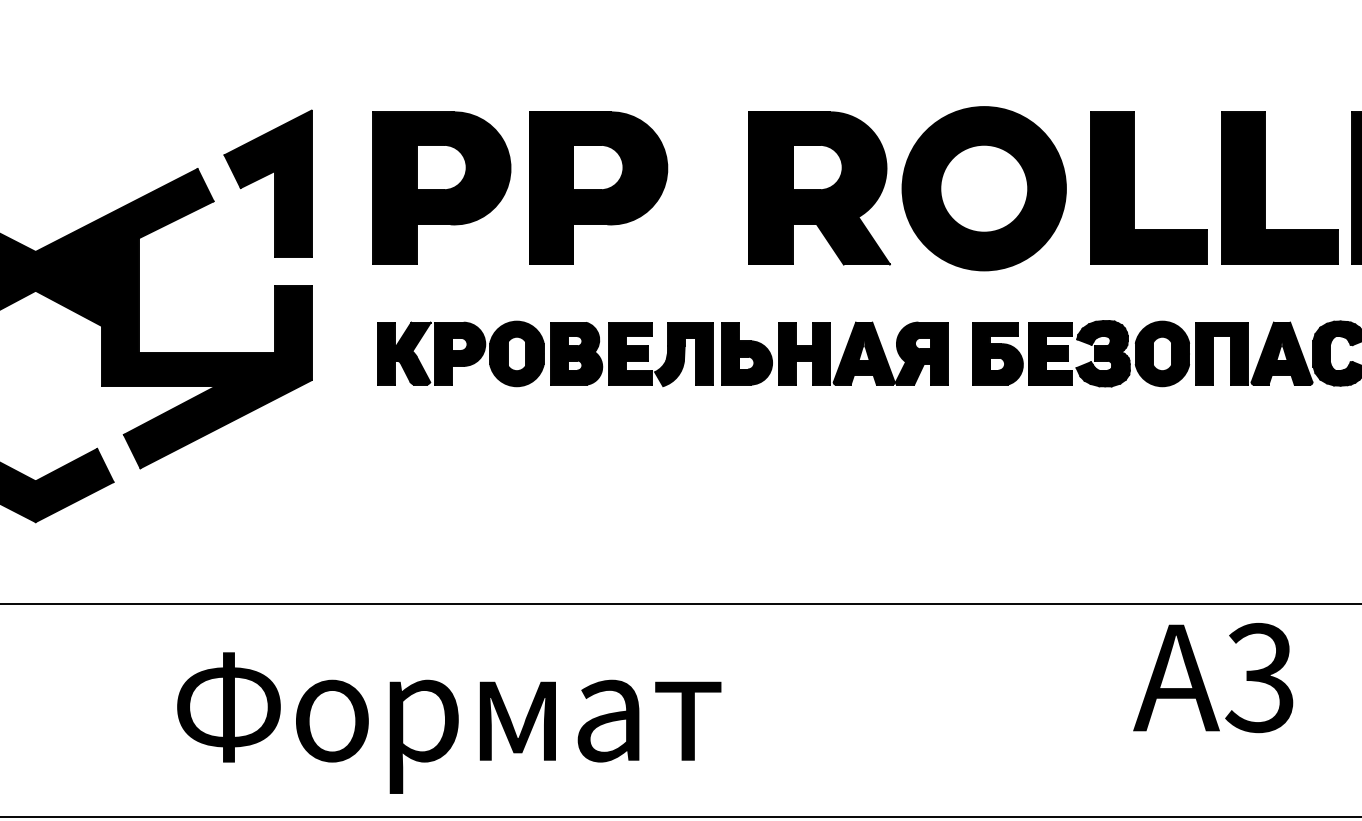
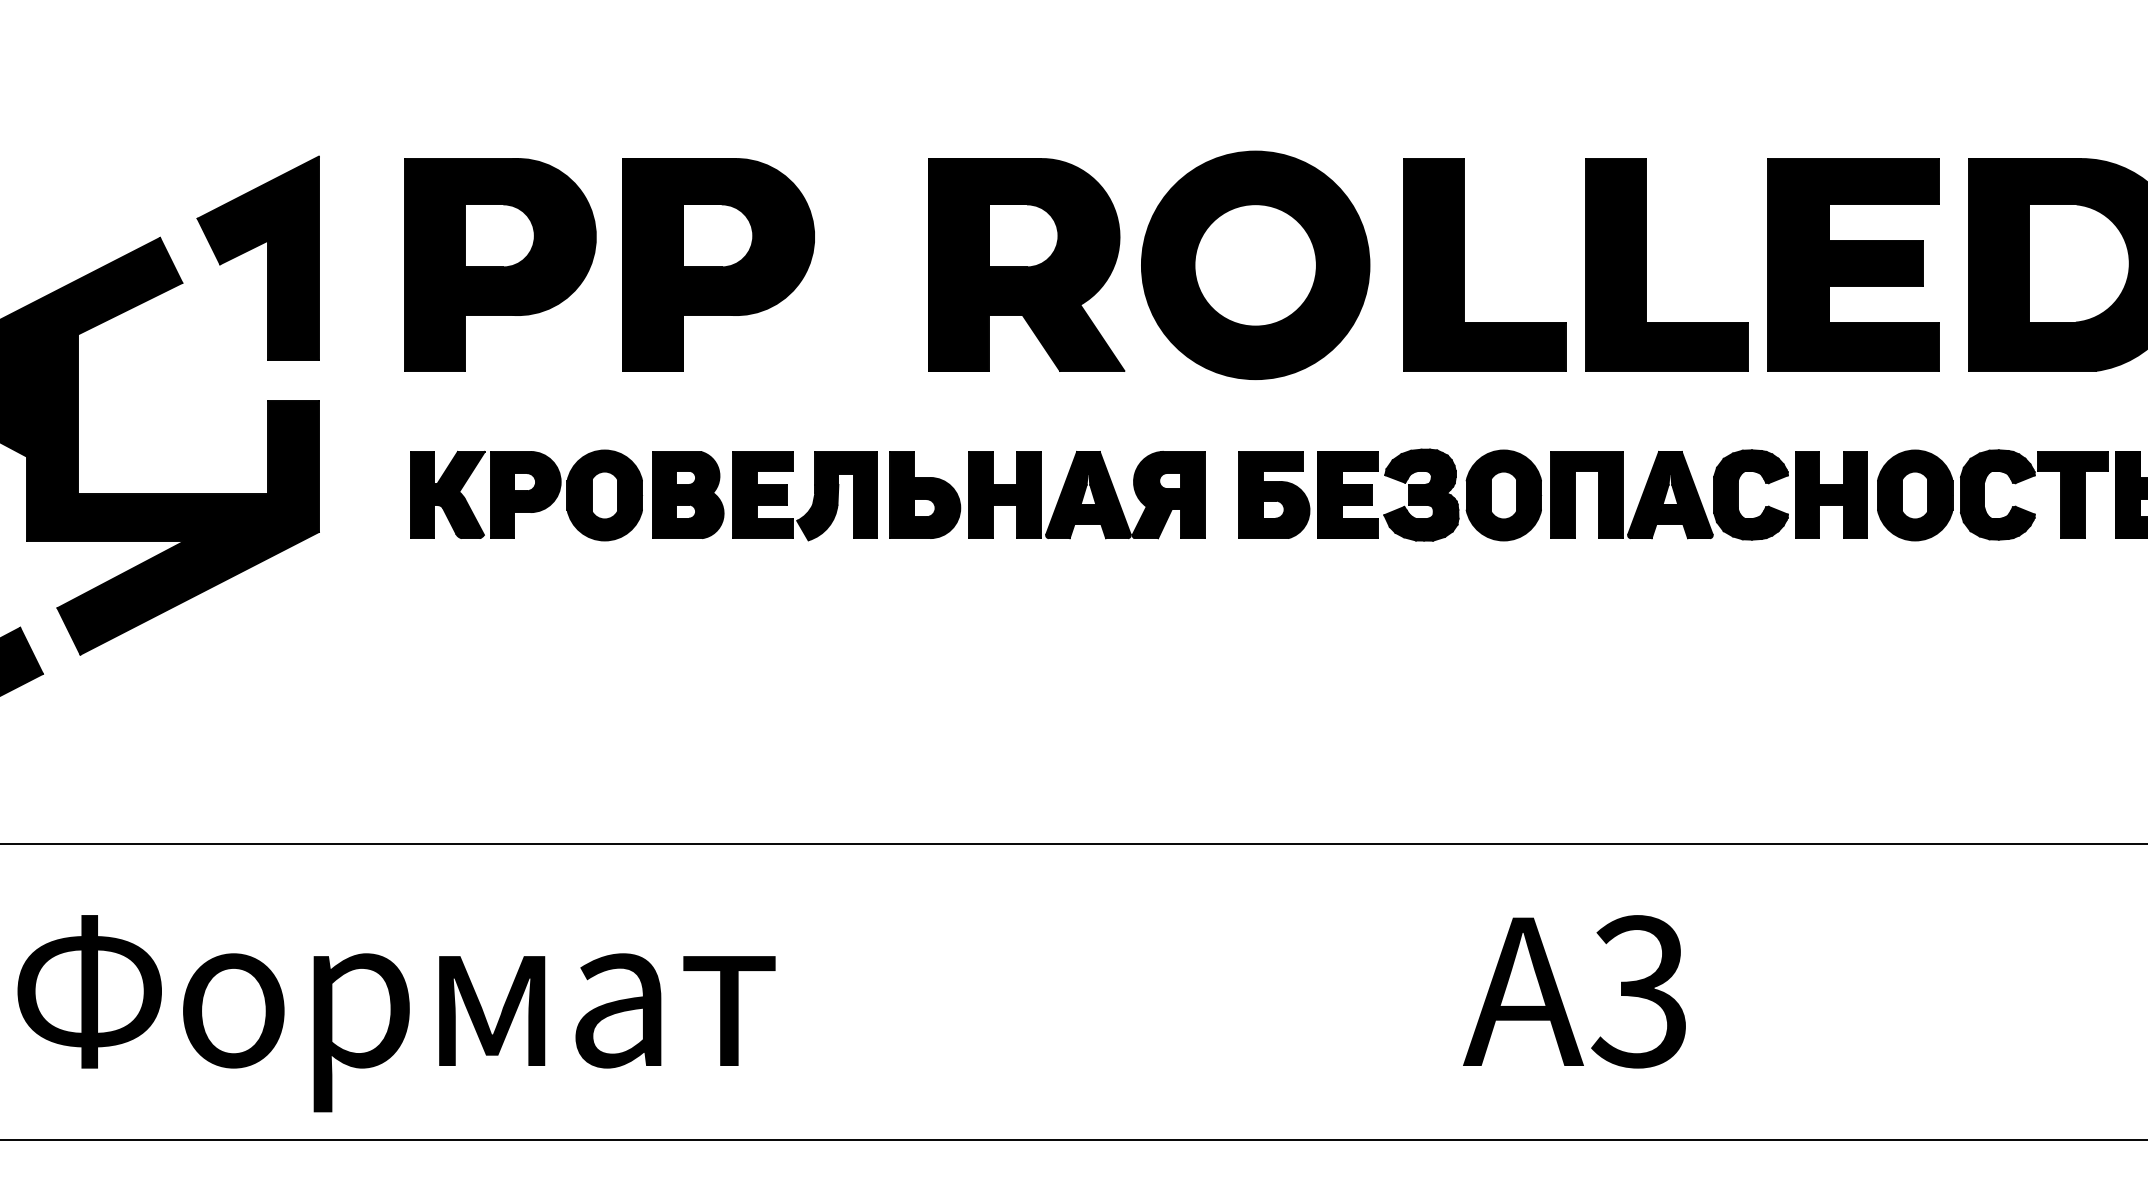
text: (1213, 677) -> (1574, 991), moved
text: (449, 723) -> (396, 1013), moved

